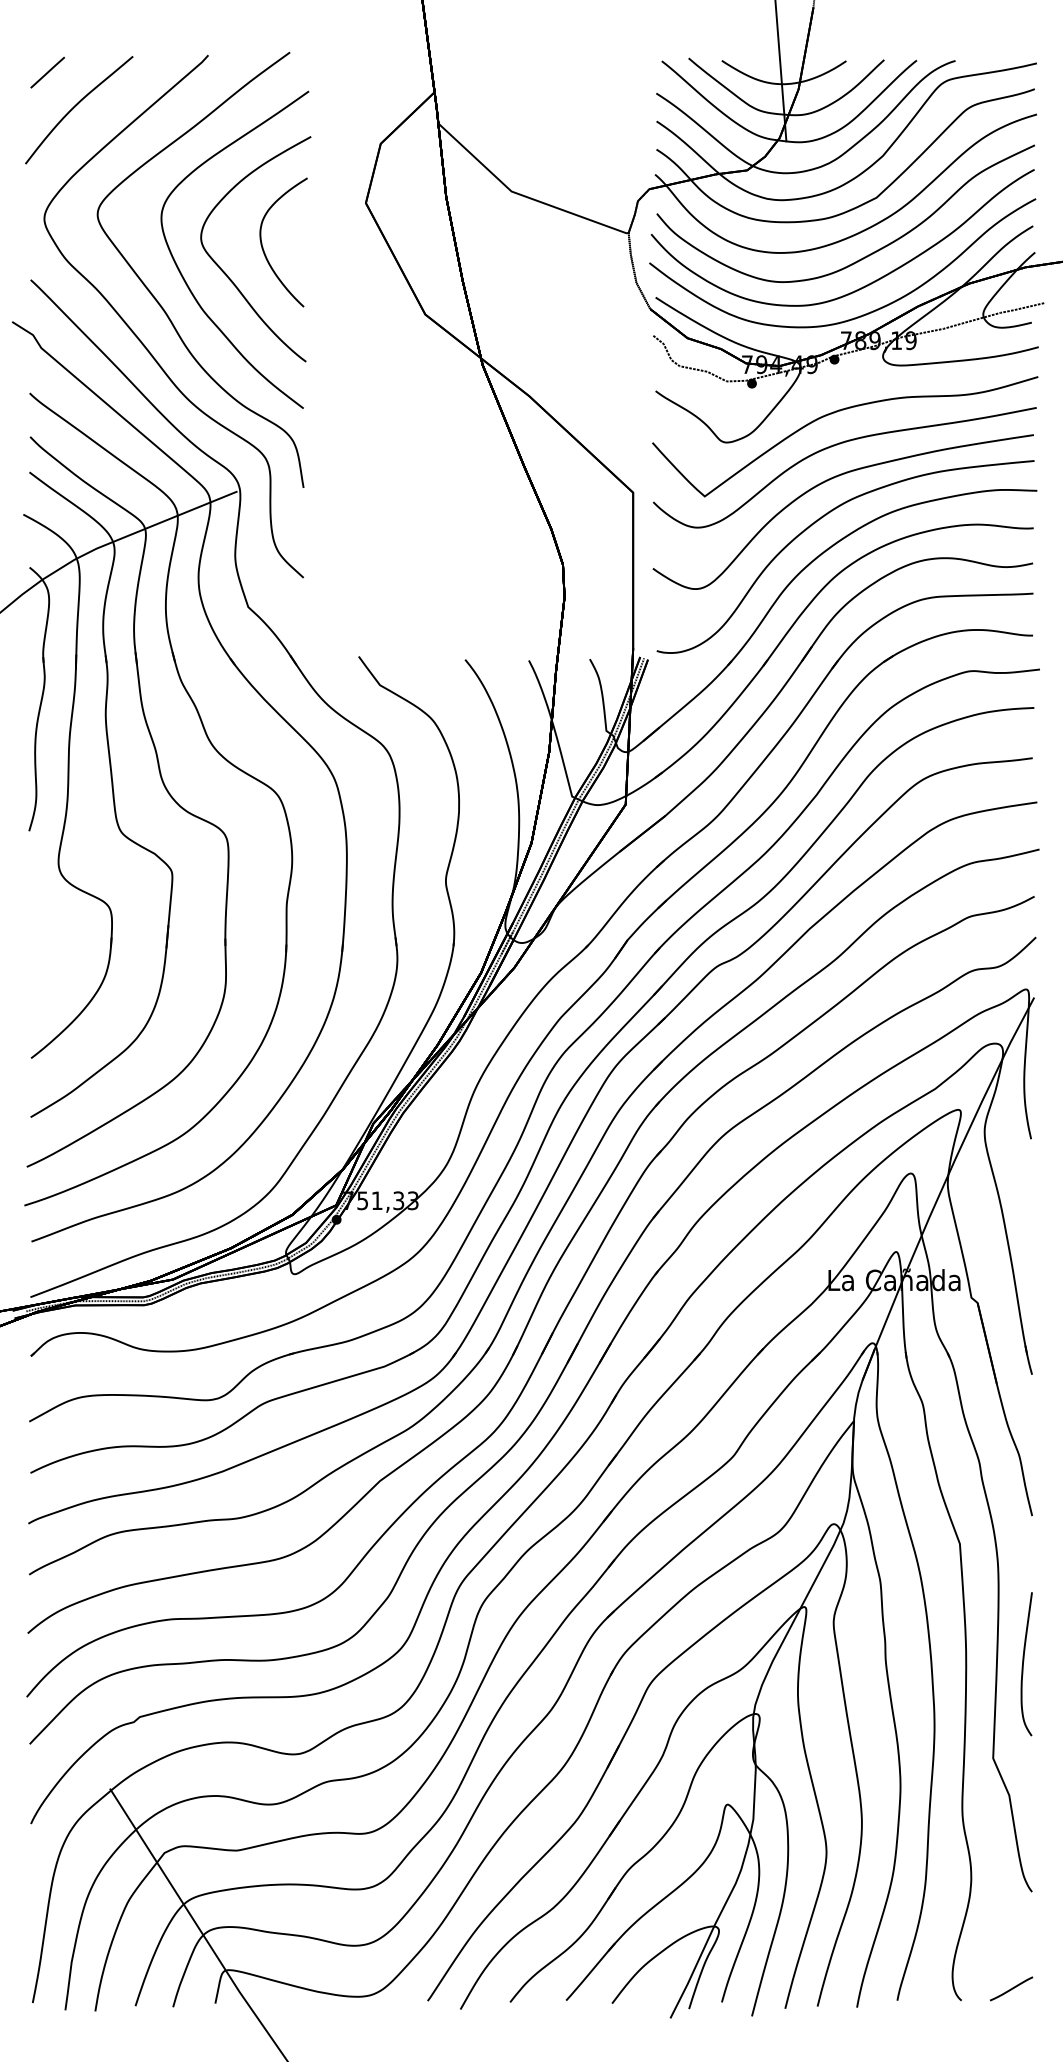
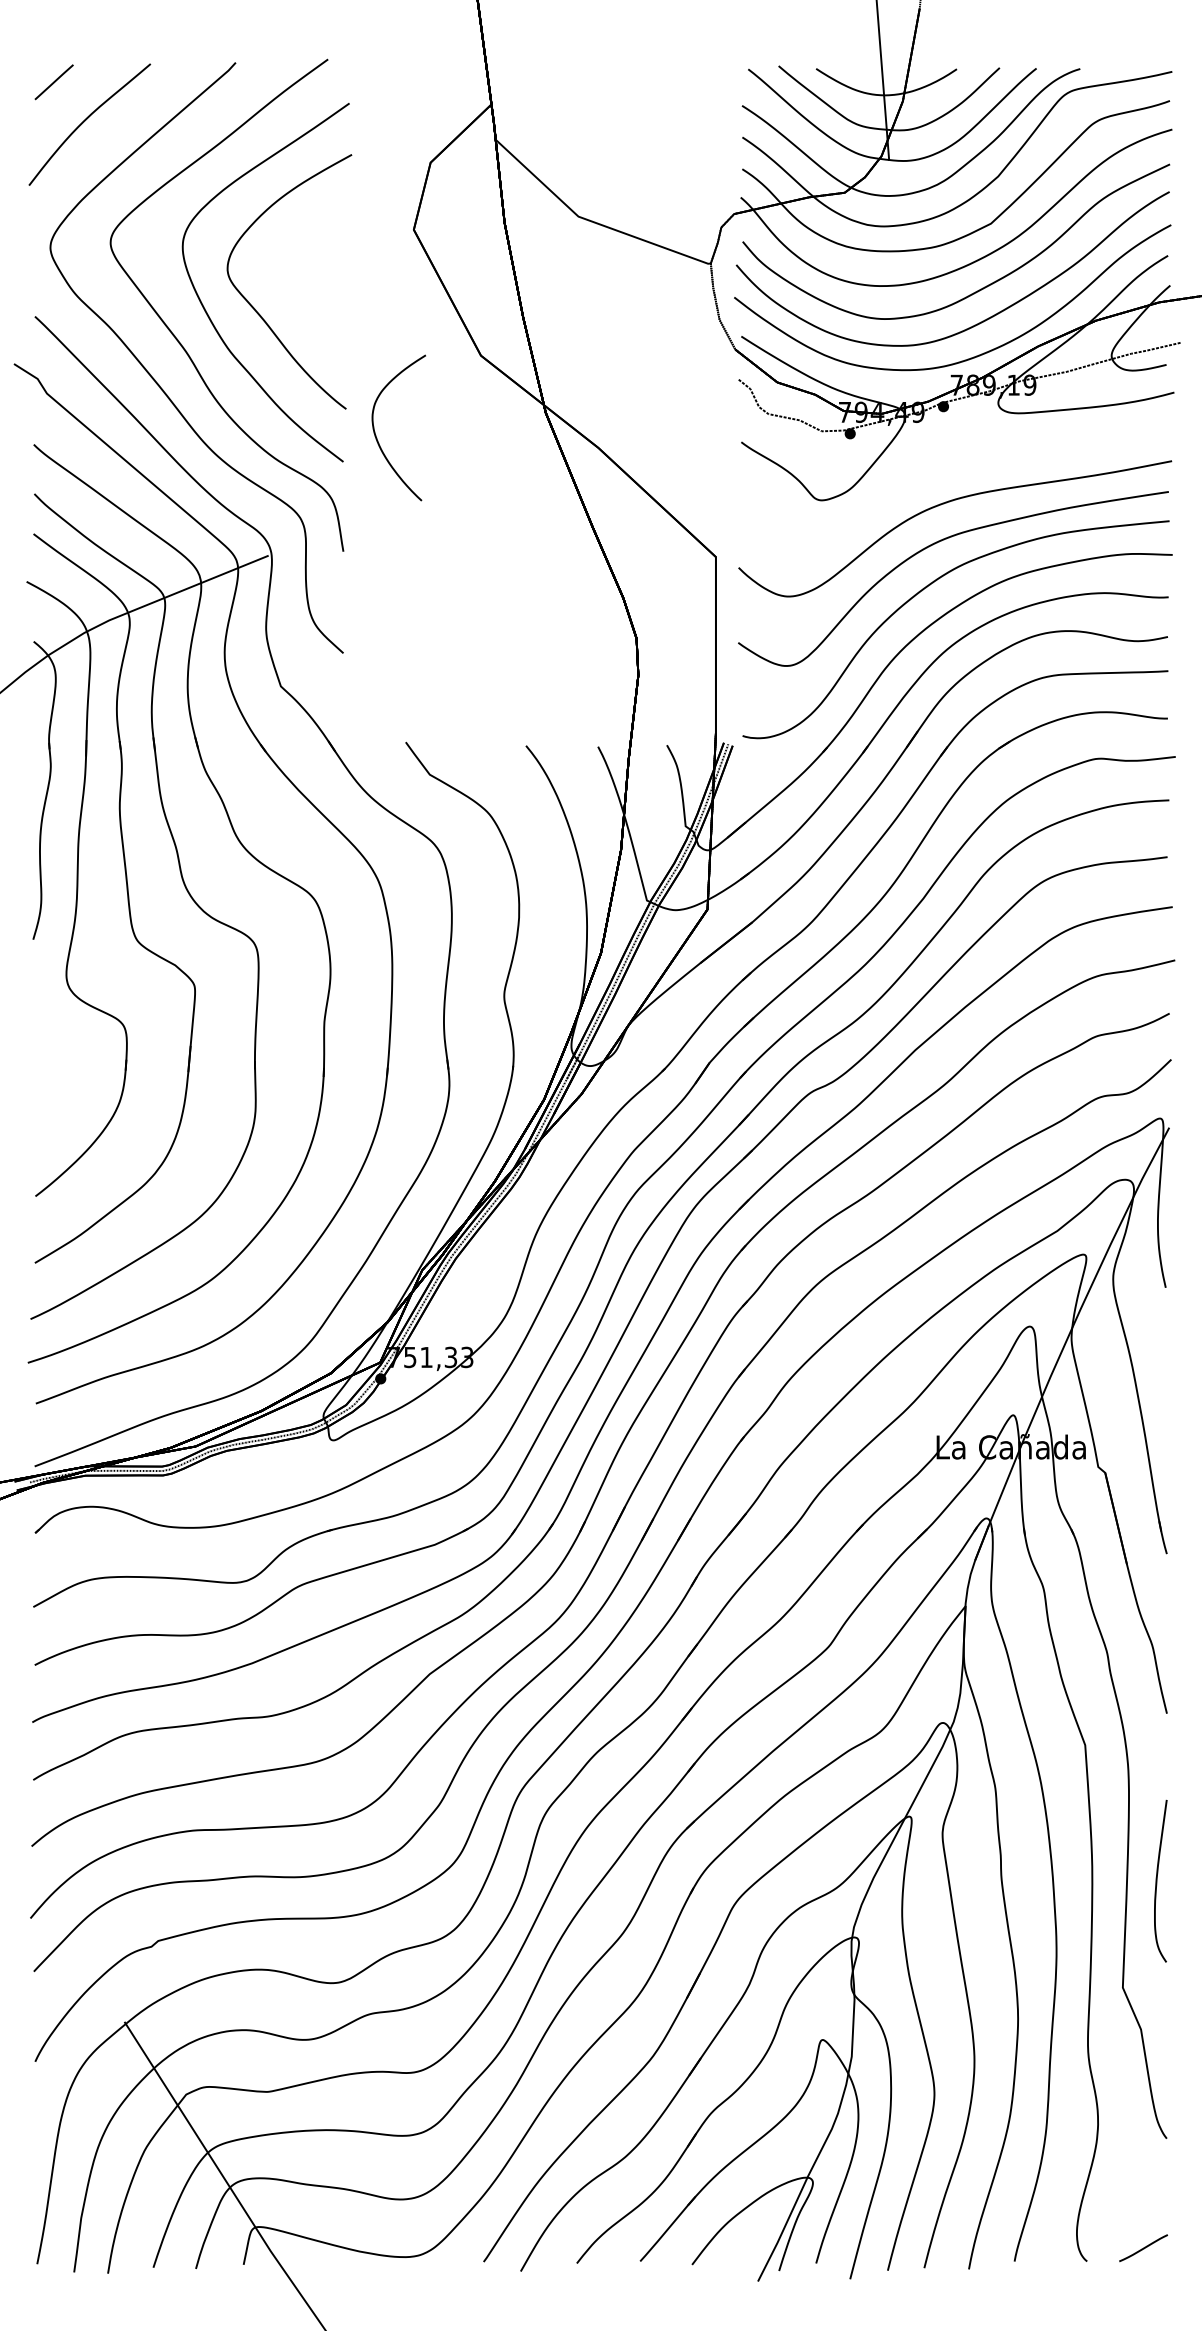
part: (263, 247) -> (376, 433), moved
curve: (837, 412) -> (946, 466), removed

